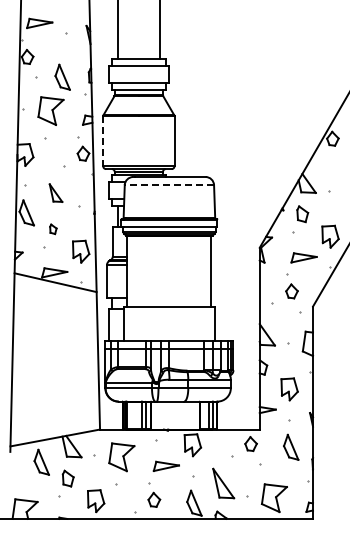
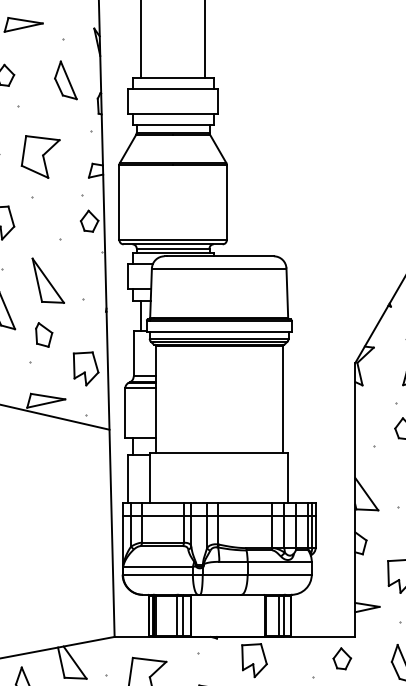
part: (62, 76) -> (65, 79), moved
line: (103, 141) -> (119, 202), dashed -> solid
line: (169, 185) -> (219, 269), dashed -> solid
part: (55, 192) -> (47, 279), size x1.67
part: (53, 229) -> (44, 335), size x1.67

